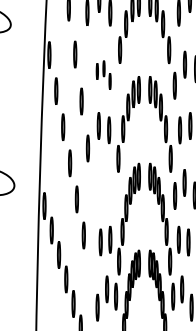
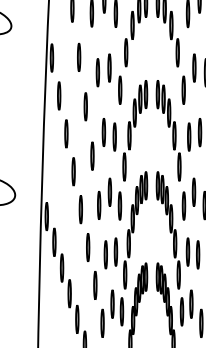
part: (103, 74) -> (108, 78), size x1.67
part: (104, 188) -> (109, 198), added
line: (90, 271) -> (95, 285), added

